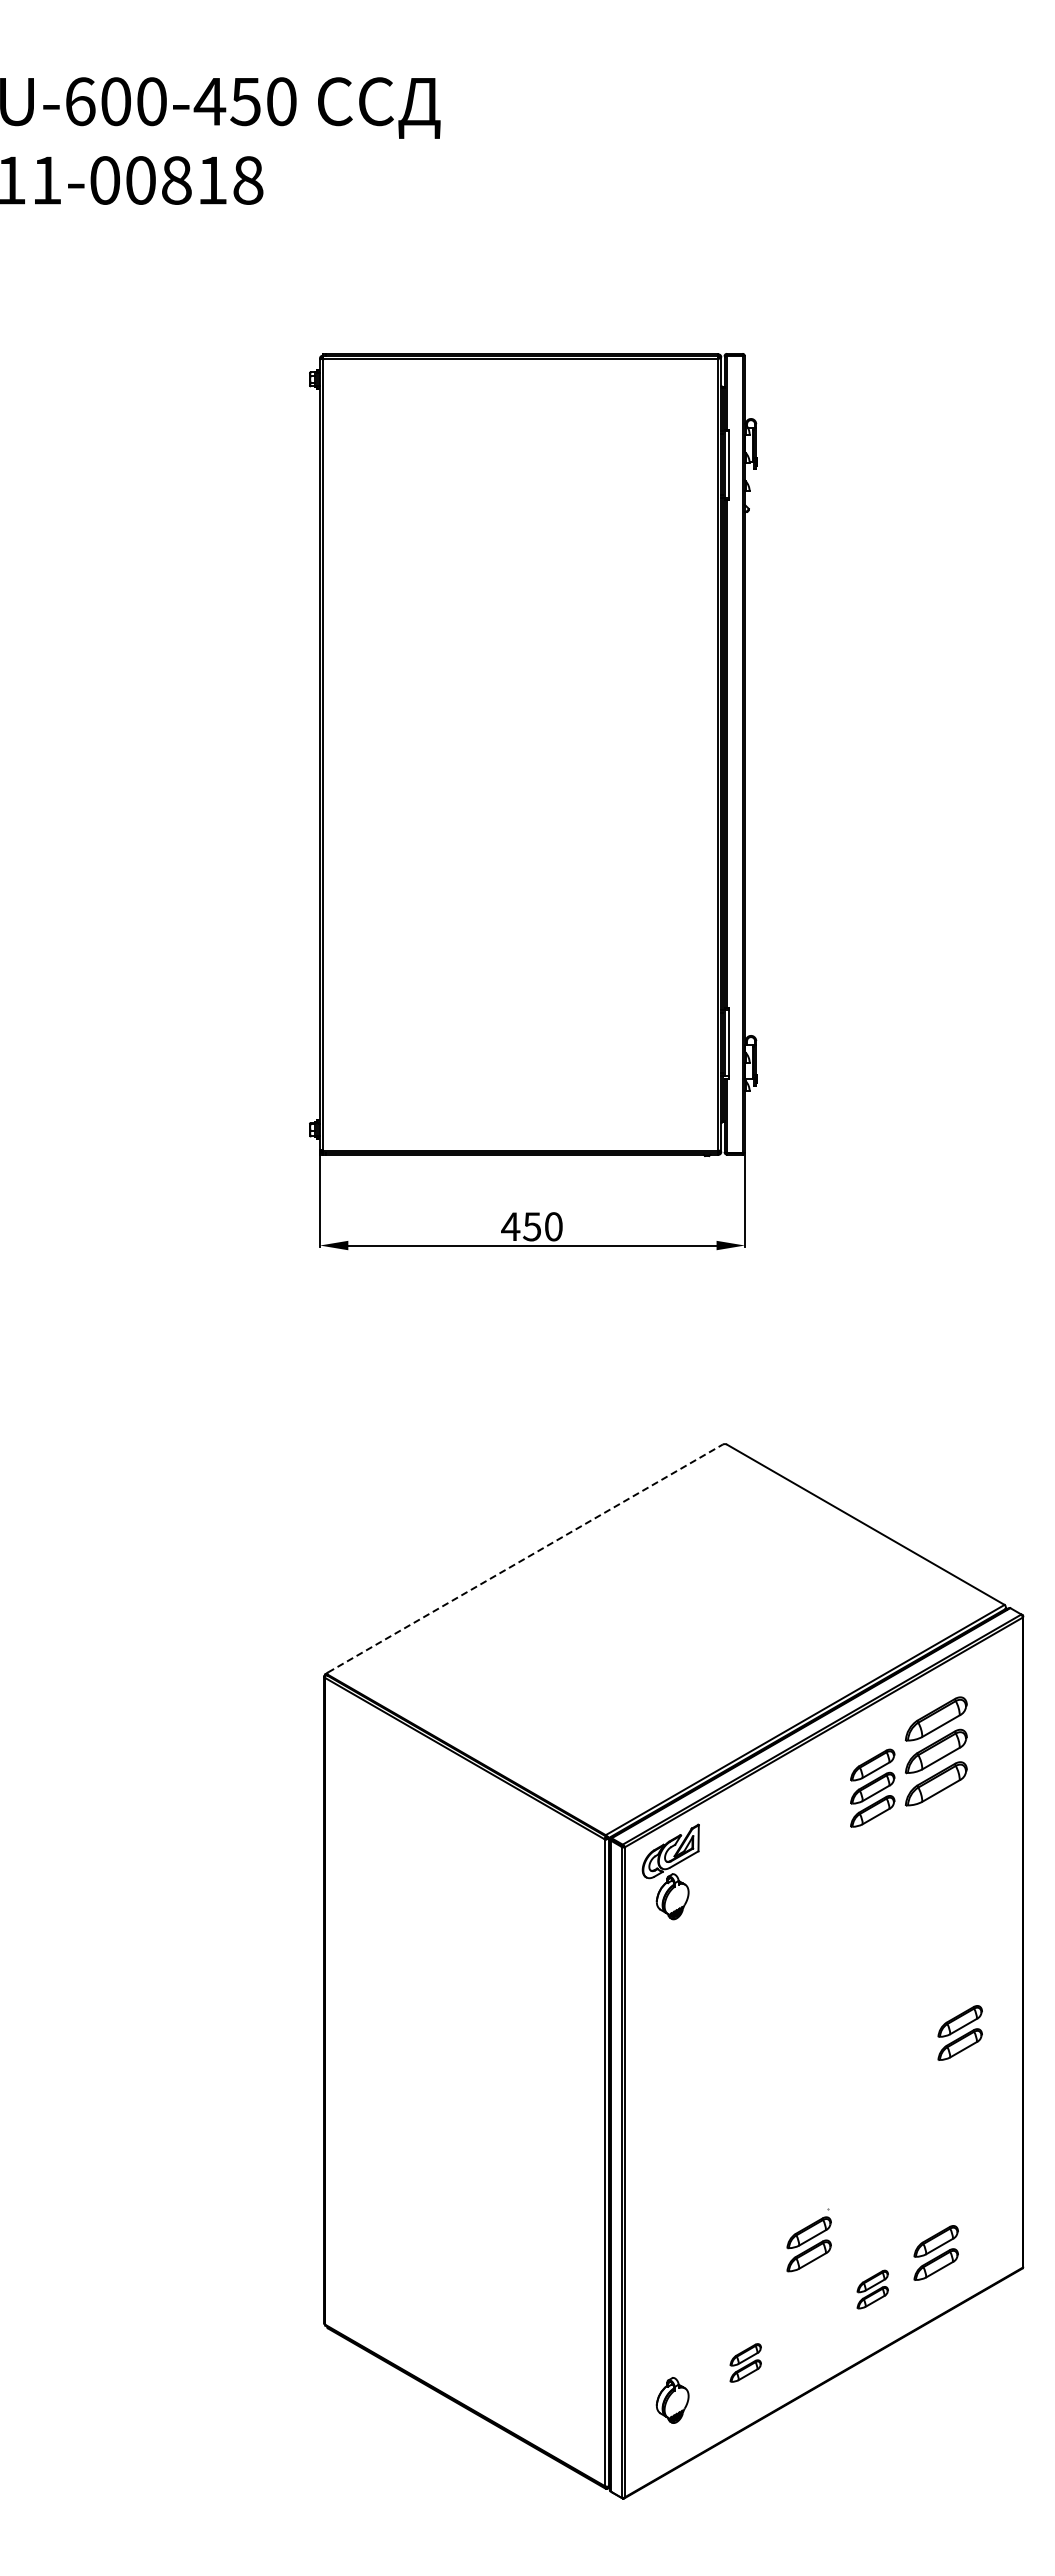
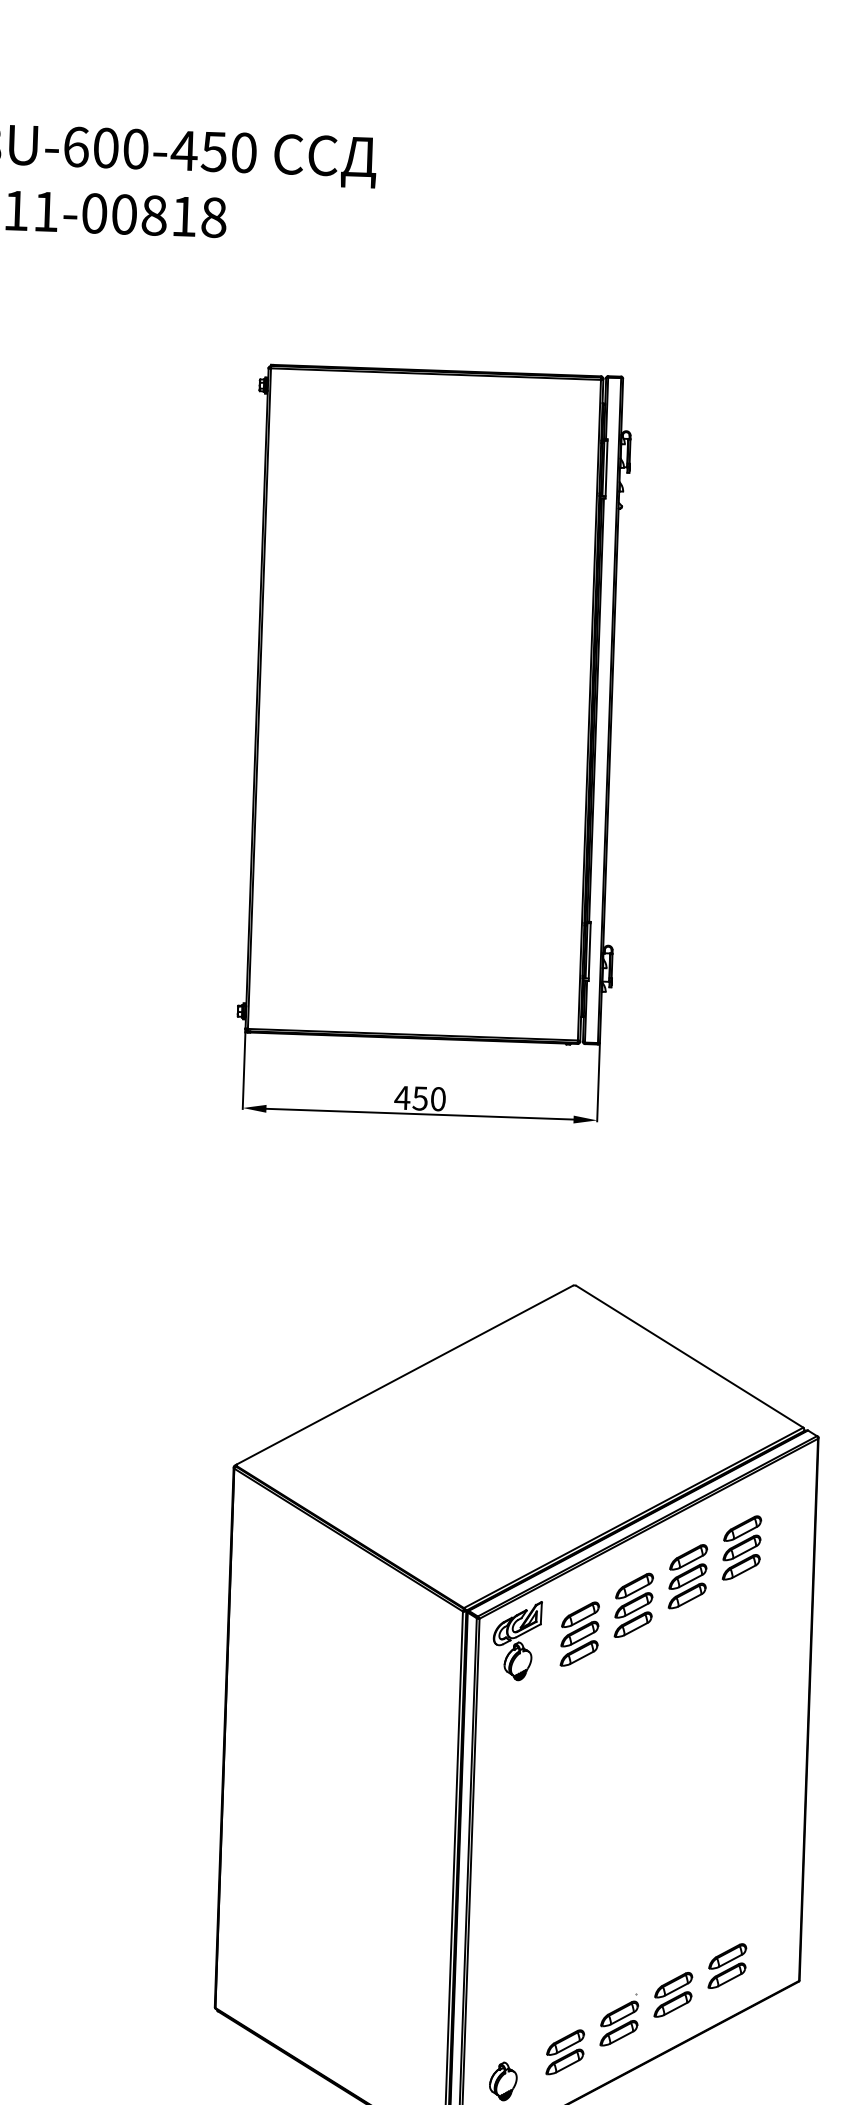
line: (525, 1558) -> (405, 1375), dashed -> solid
part: (935, 1751) -> (741, 1547), size x0.71
part: (808, 1824) -> (633, 1605), added
part: (745, 1861) -> (579, 1634), added
part: (959, 2032) -> (753, 1782), removed
part: (808, 2240) -> (618, 2020), moved
part: (872, 2289) -> (673, 1994), size x1.43
part: (745, 2362) -> (565, 2051), size x1.43

